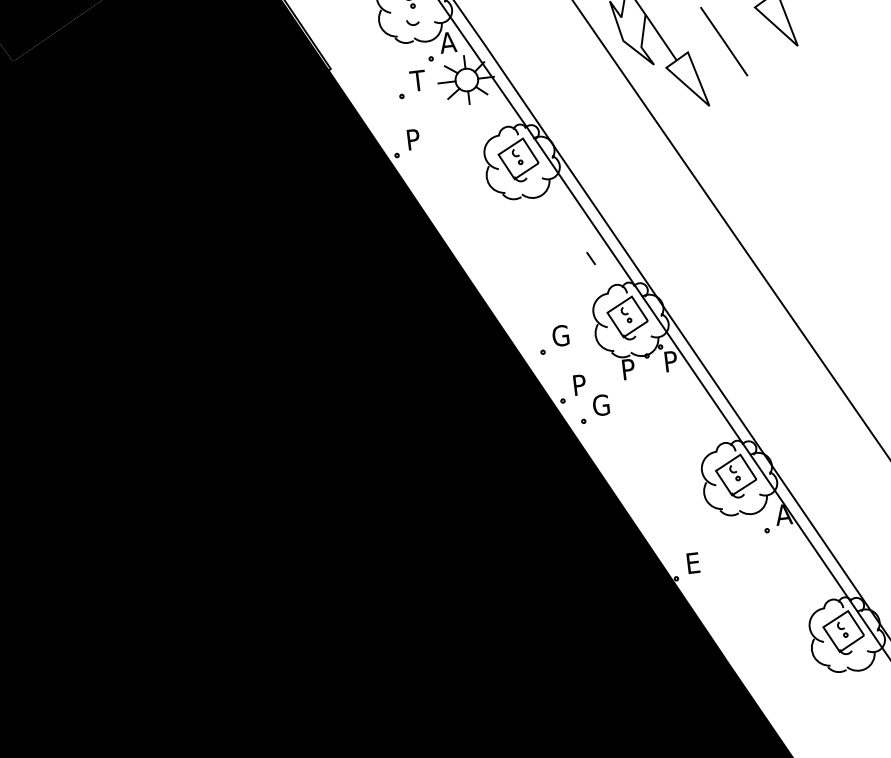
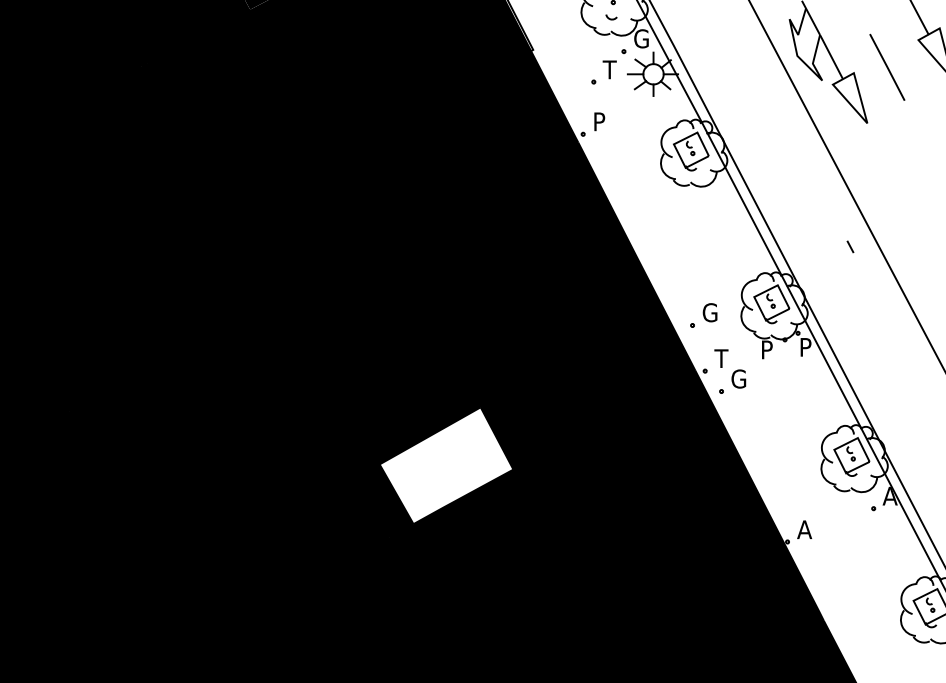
text: (447, 42) -> (640, 38), A -> G
line: (591, 258) -> (850, 246), moved
text: (579, 384) -> (721, 358), P -> T
fill: (289, 539) -> (446, 465), removed
text: (693, 562) -> (804, 529), E -> A

